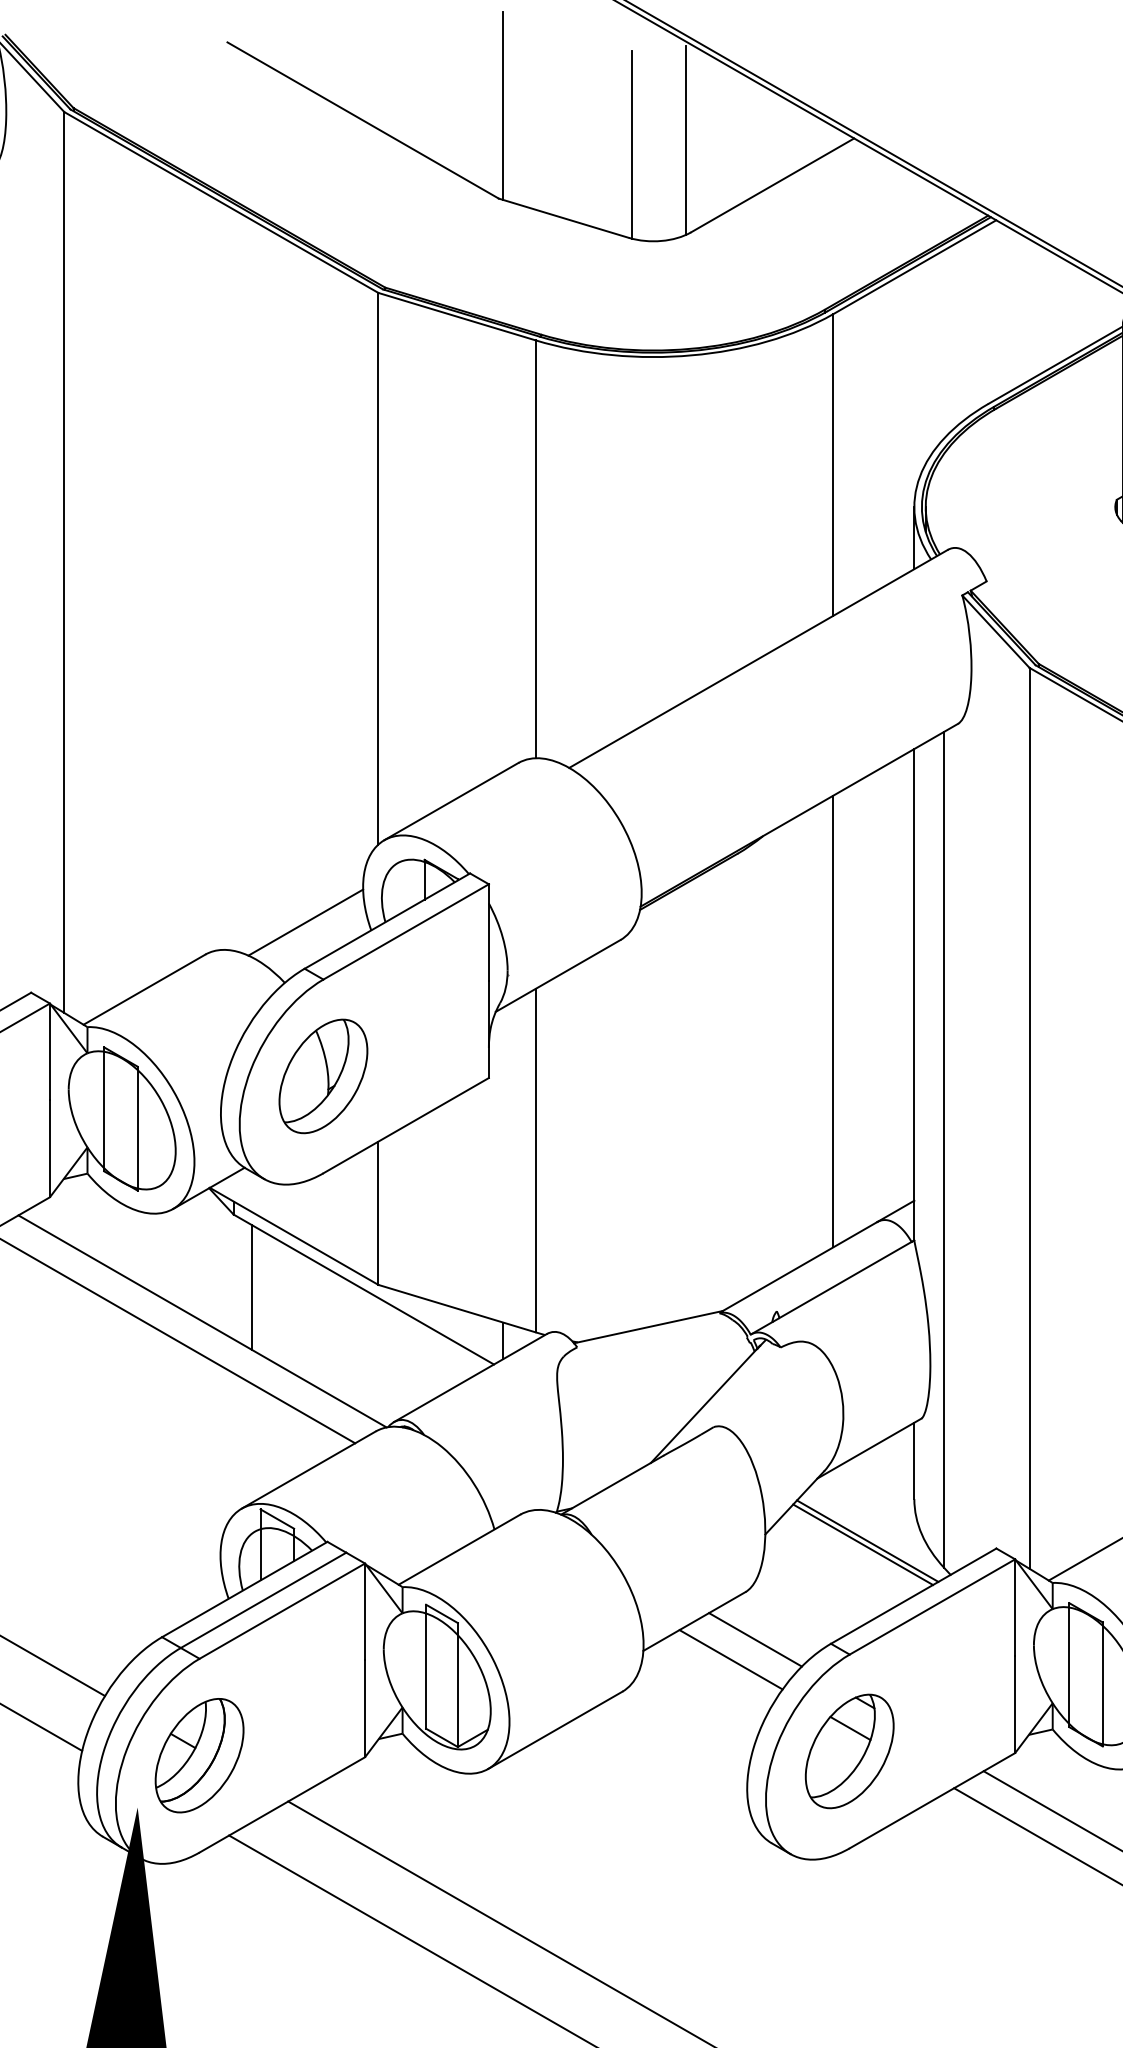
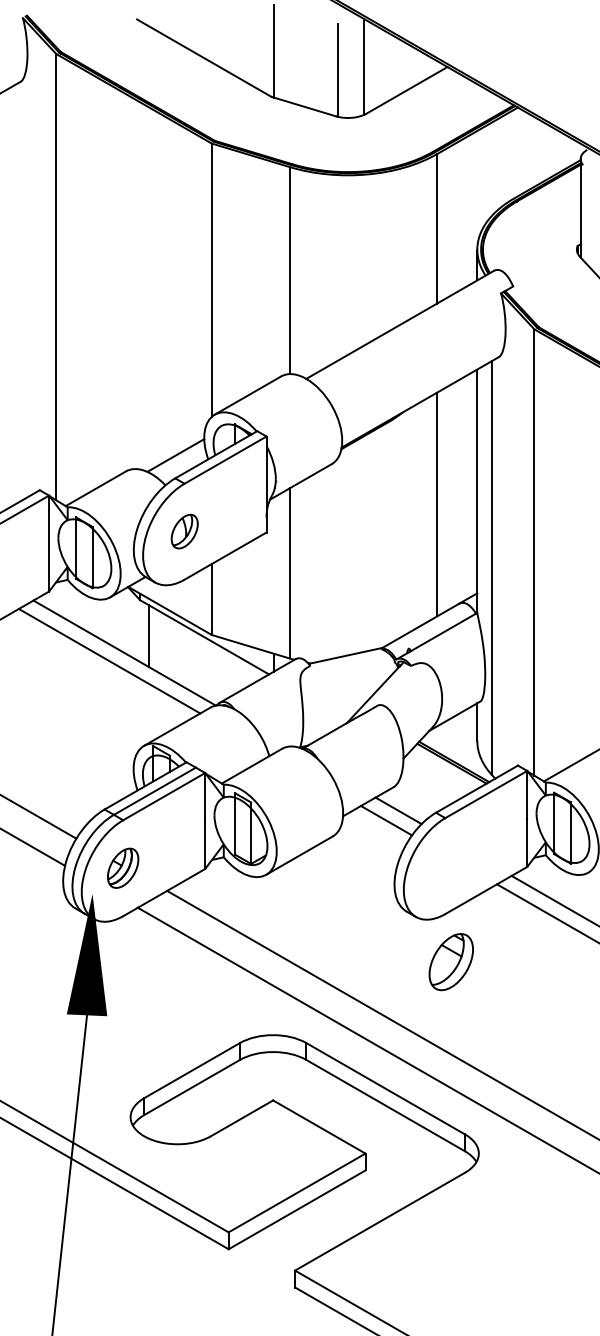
part: (323, 1075) -> (184, 531), size x0.6
part: (848, 1752) -> (450, 962), moved
part: (198, 1756) -> (122, 868), size x0.7

